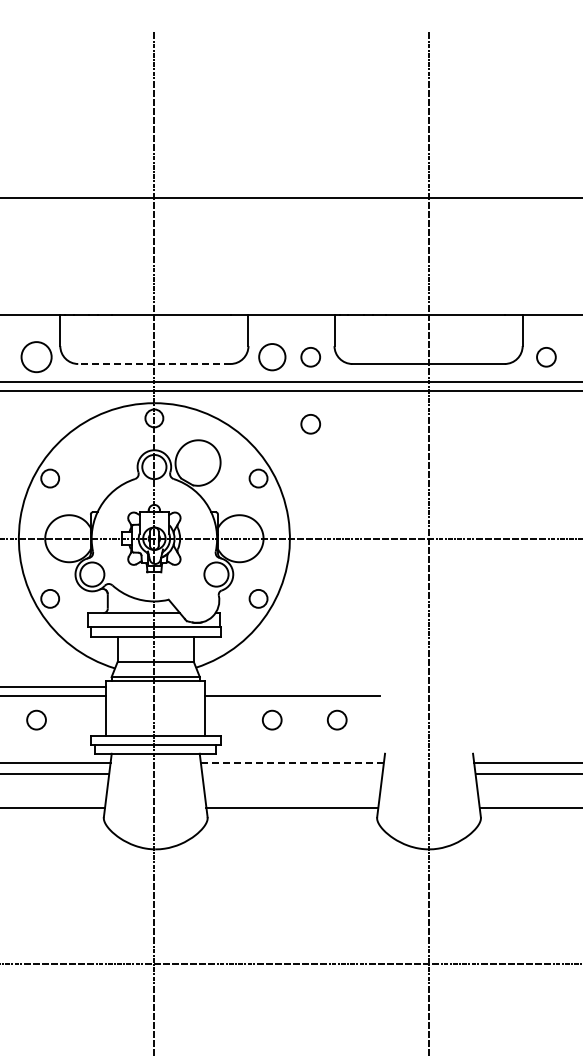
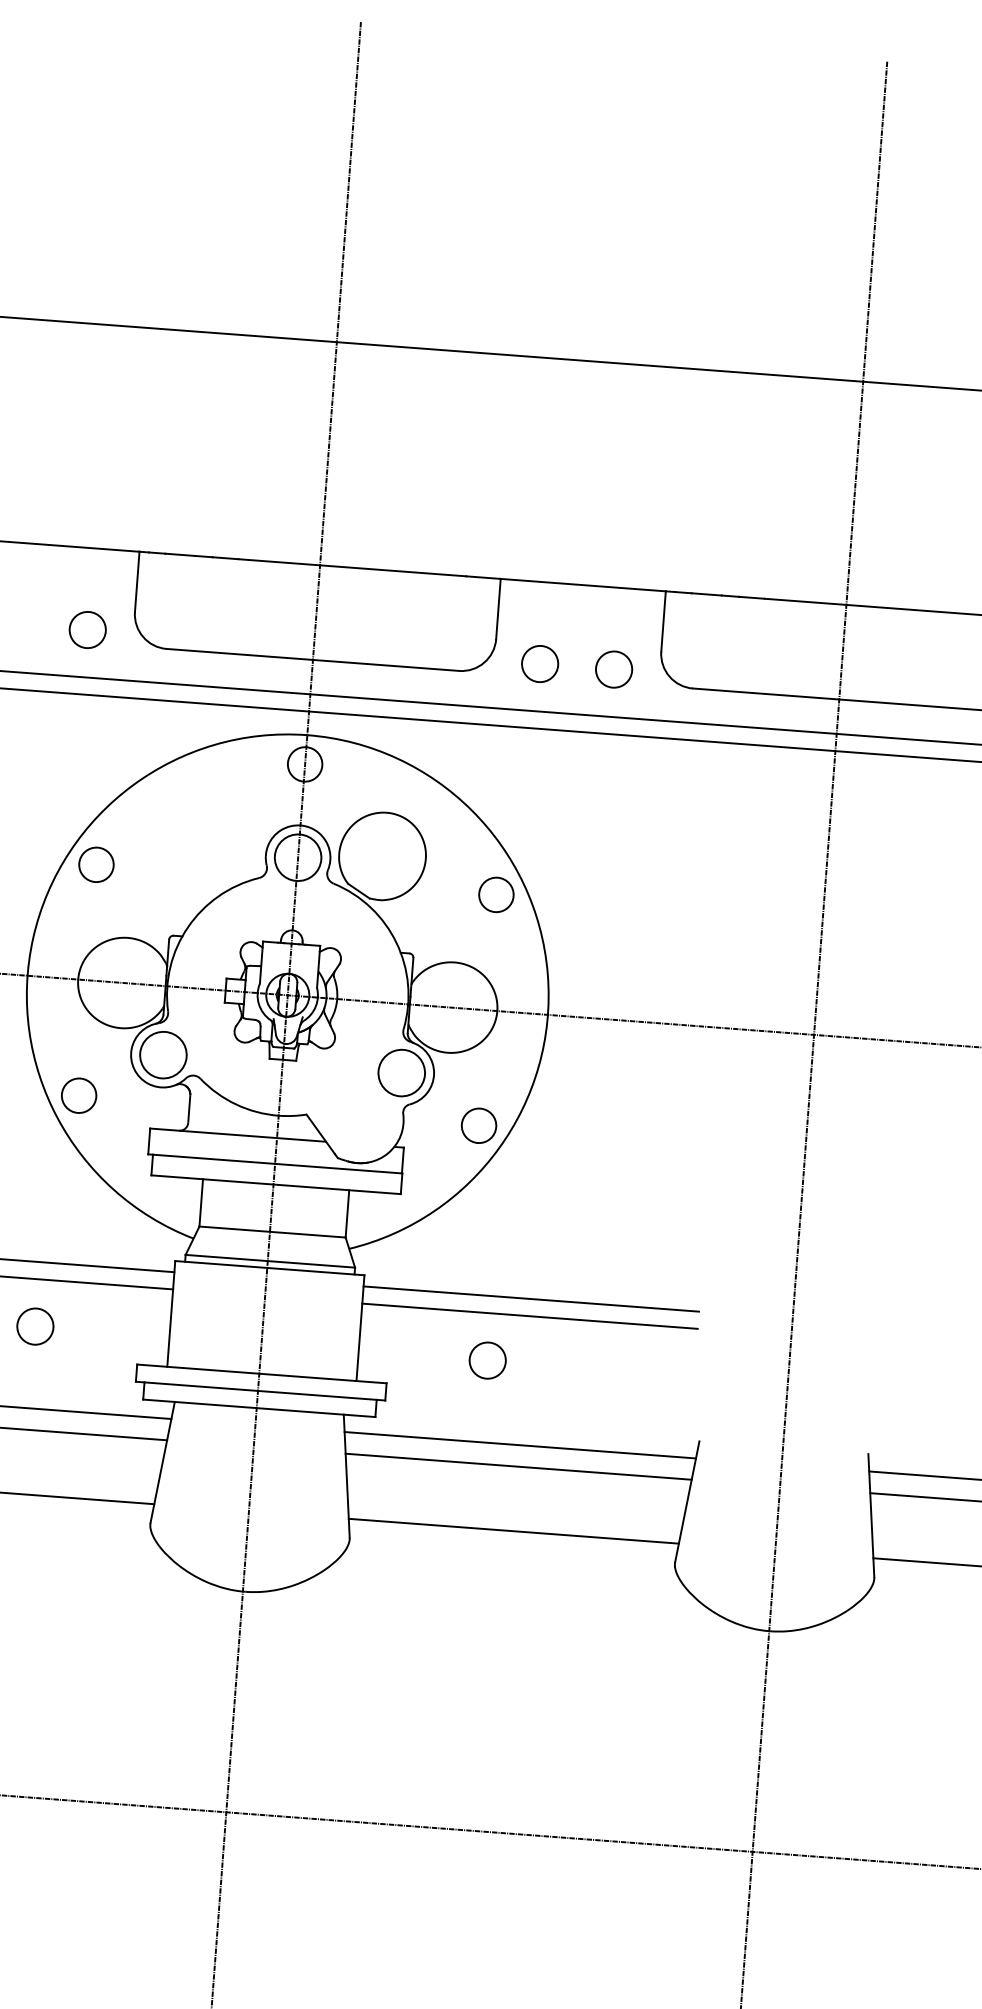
circle: (36, 357) -> (87, 630), size x0.62
circle: (271, 357) -> (538, 664), size x0.71
line: (153, 364) -> (311, 660), dashed -> solid
circle: (310, 424) -> (603, 798), removed
line: (292, 686) -> (531, 1298), added
circle: (336, 719) -> (611, 1368), removed
line: (292, 762) -> (520, 1444), dashed -> solid
line: (292, 773) -> (518, 1465), added

